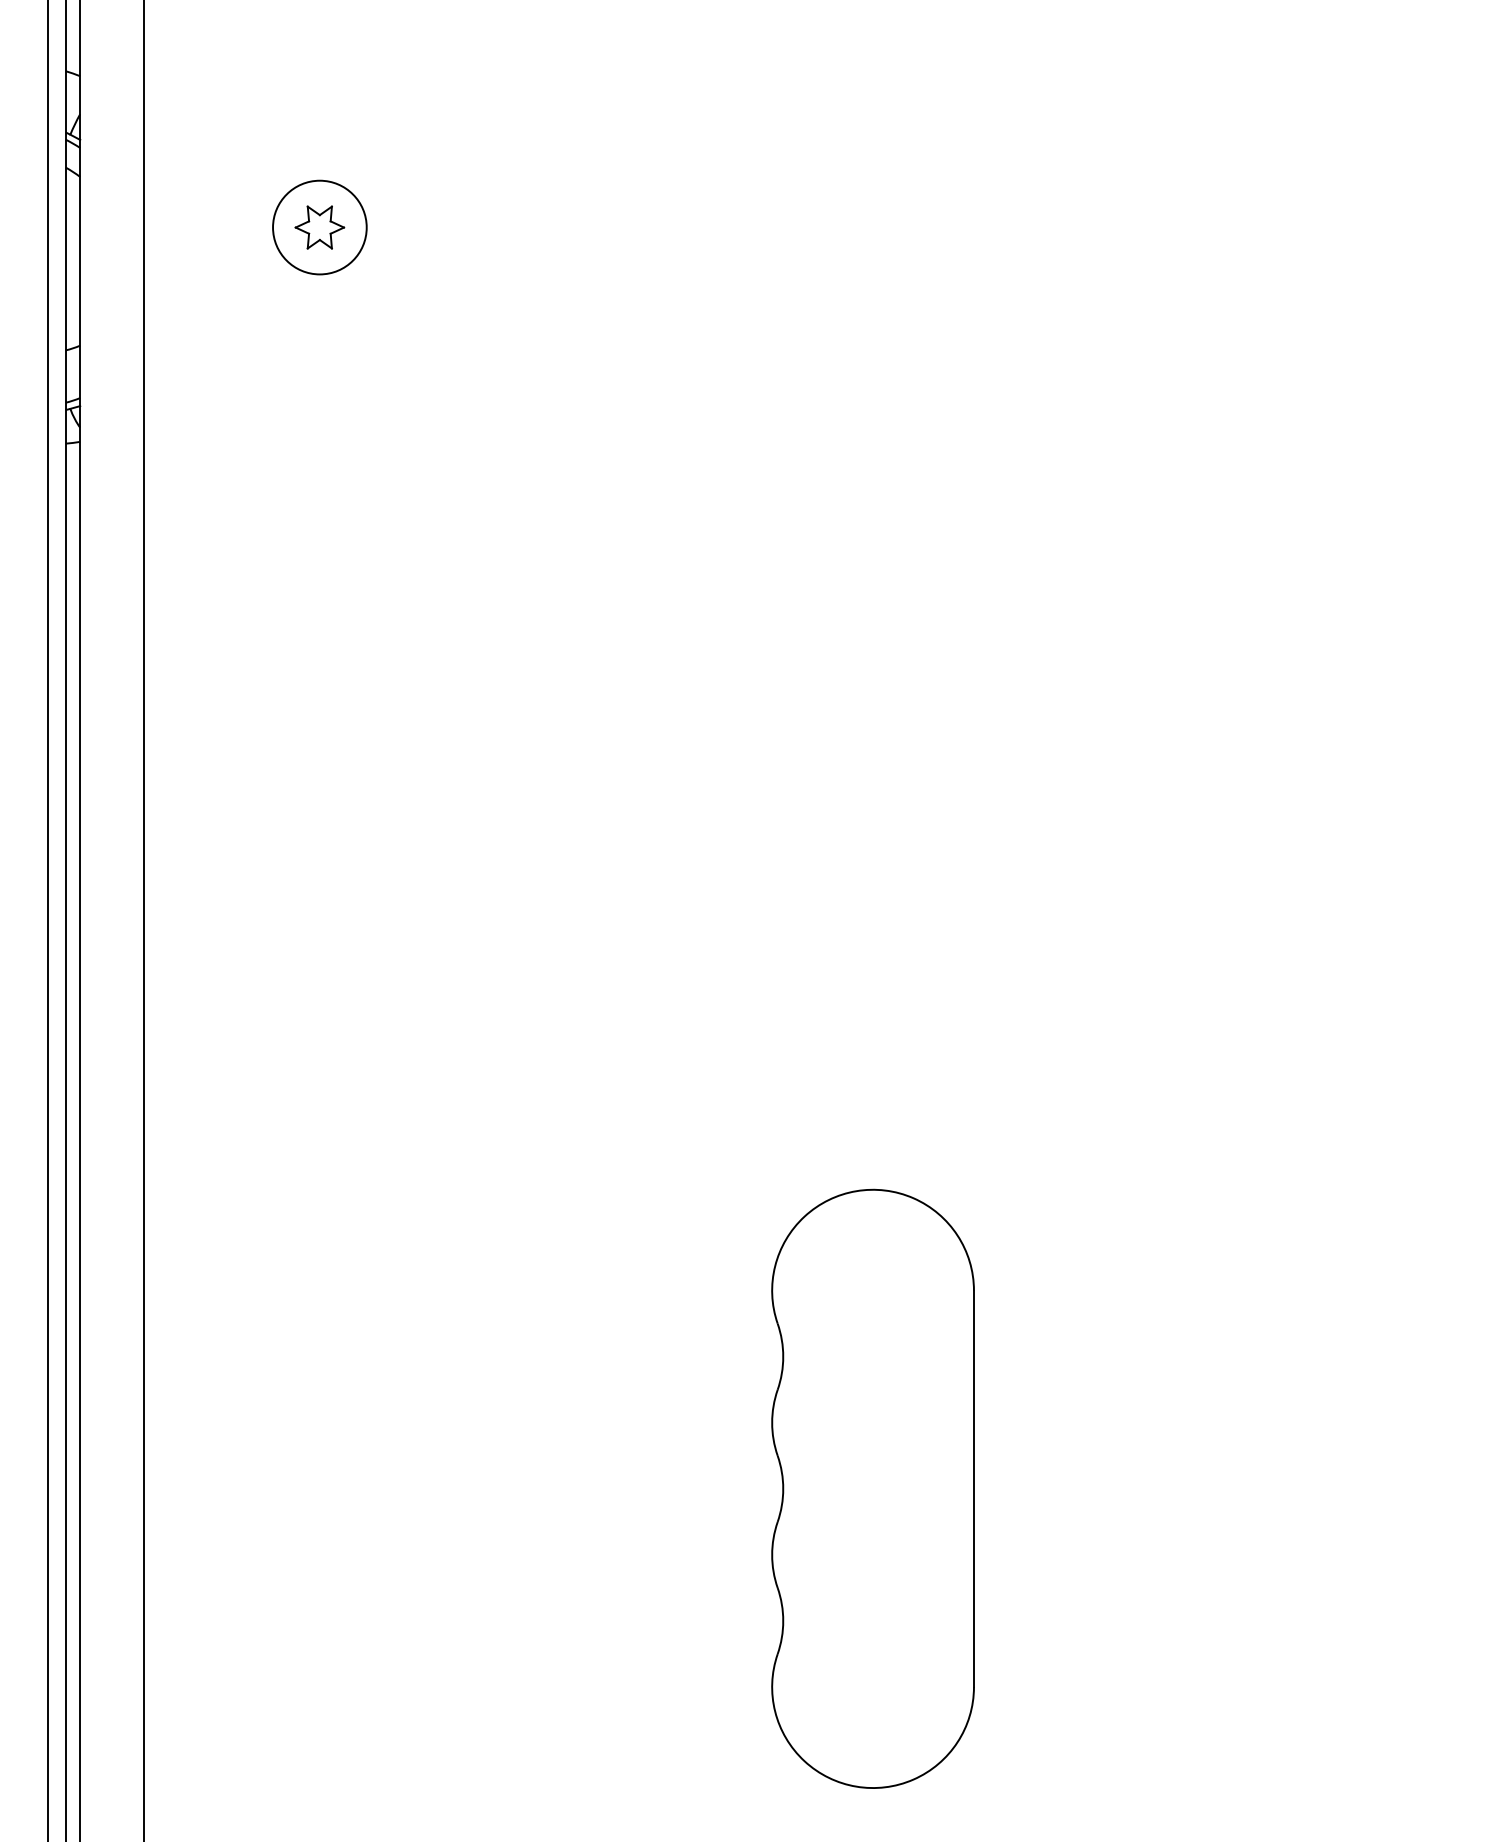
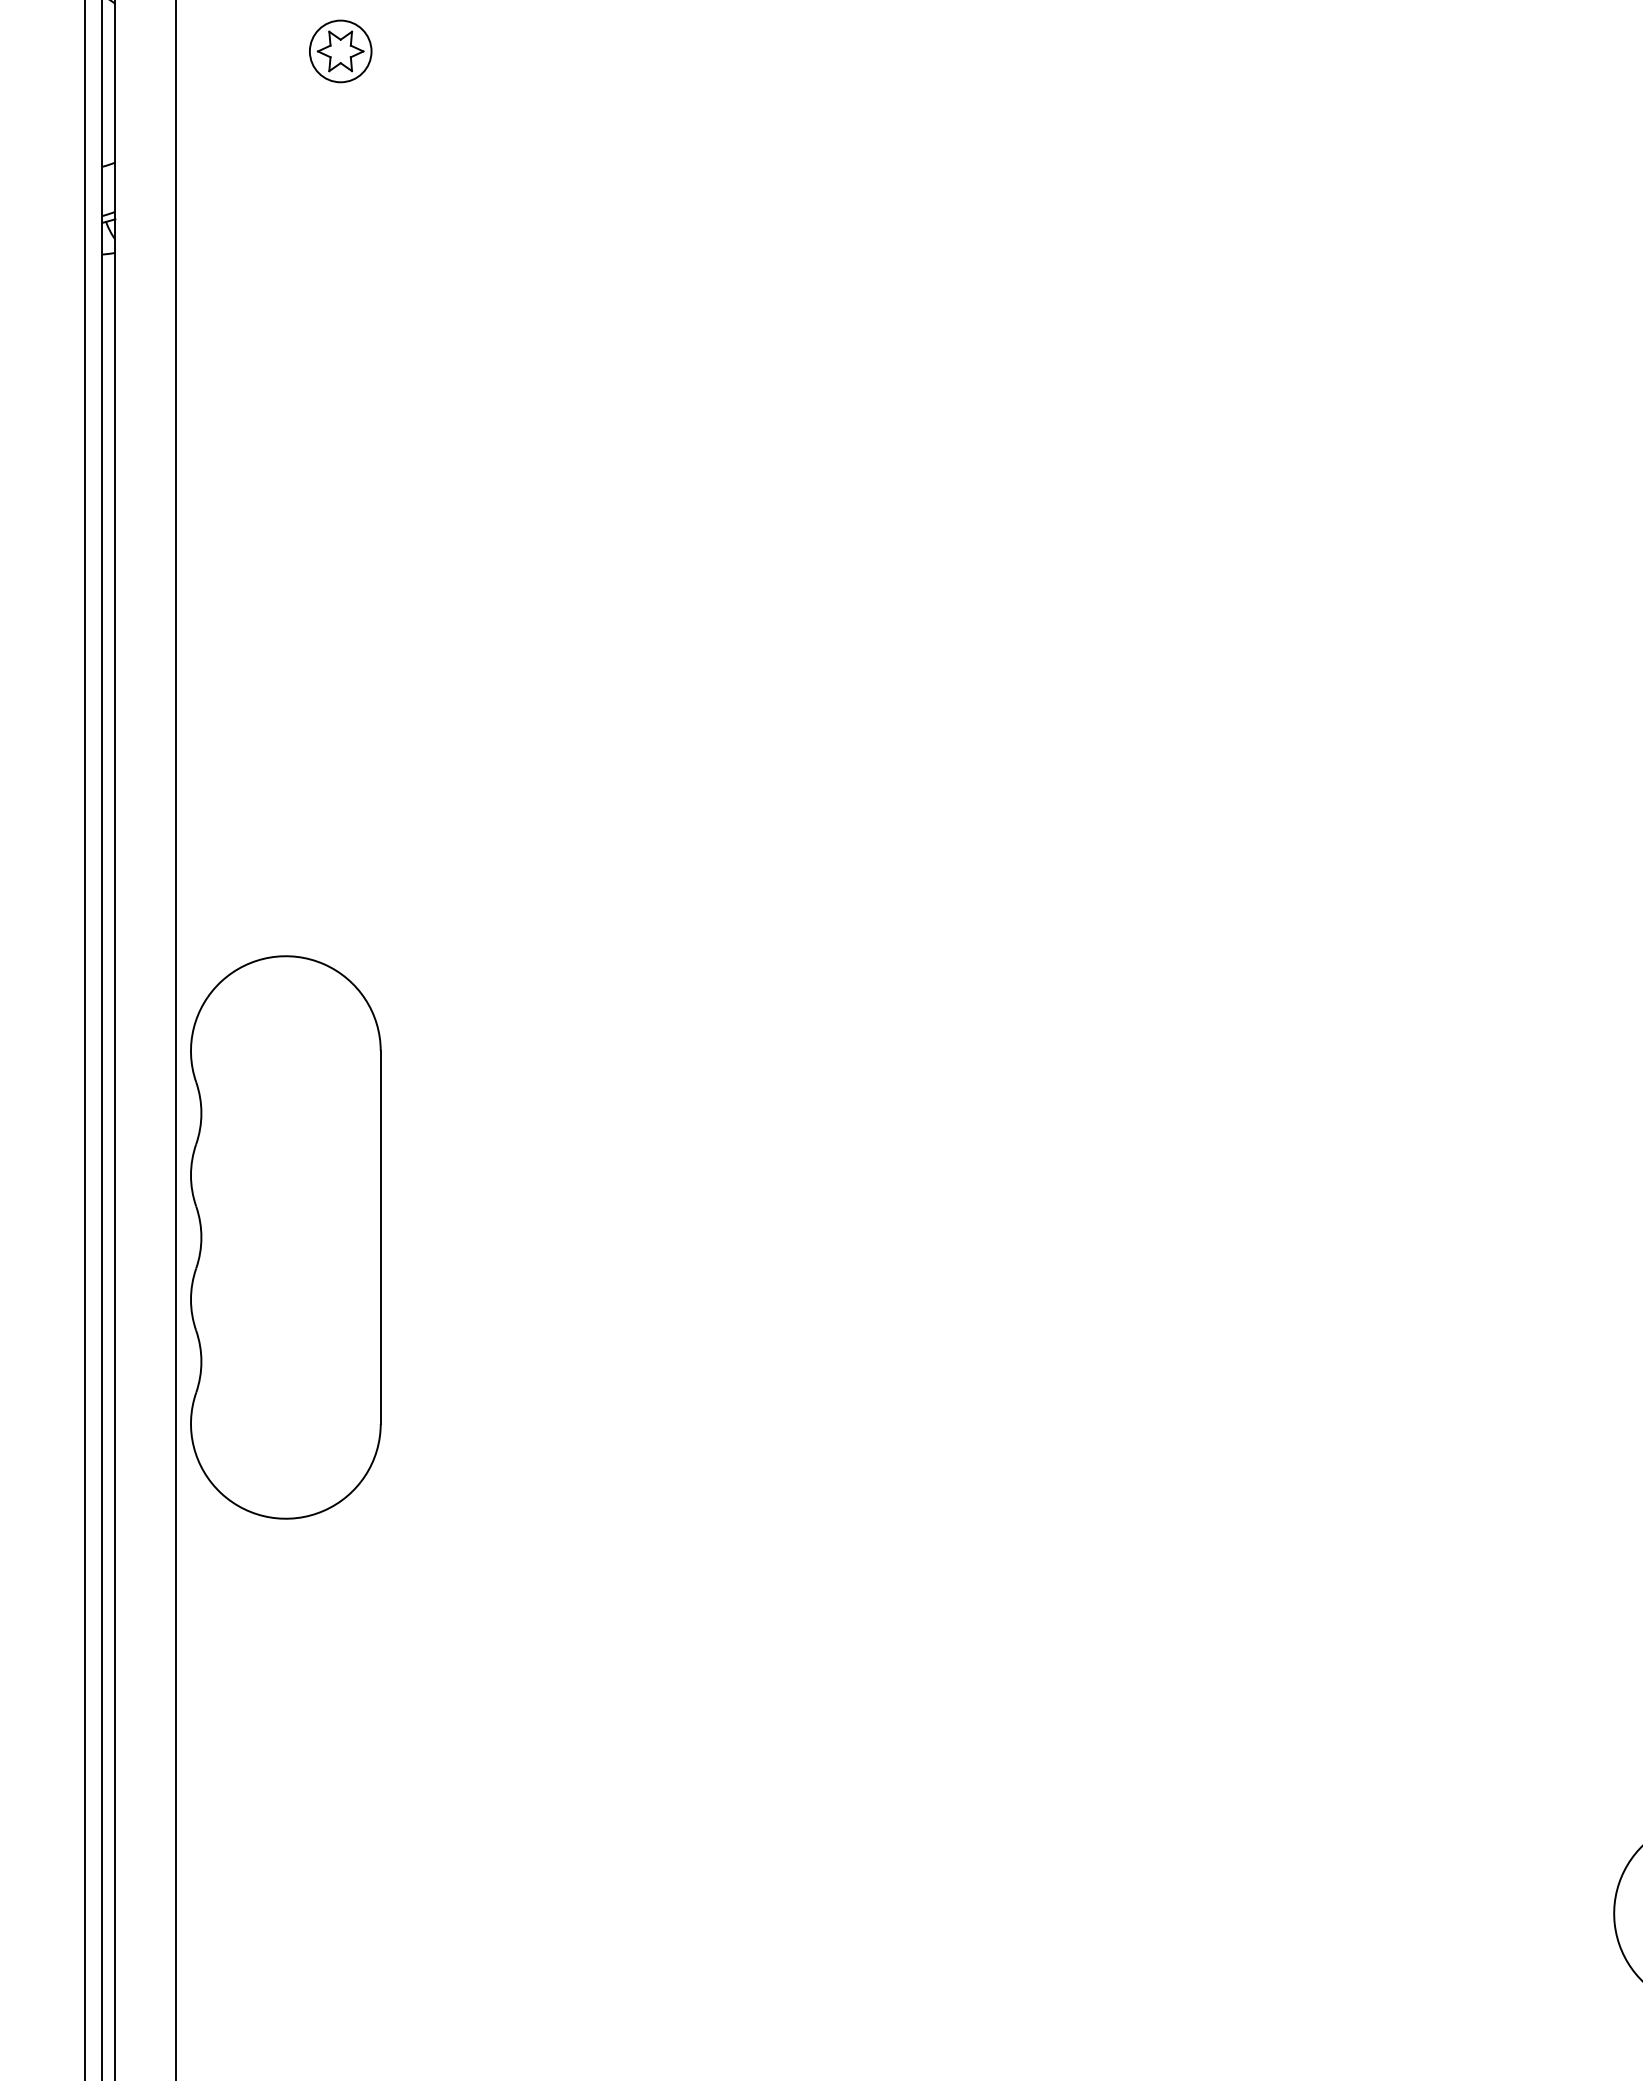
circle: (319, 227) -> (340, 51), size x0.7
part: (872, 1488) -> (285, 1237), moved

